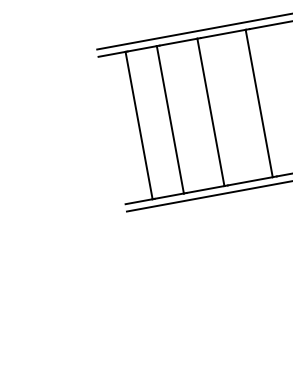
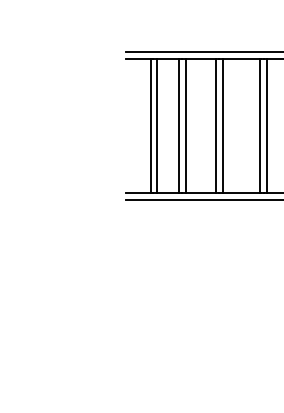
line: (265, 101) -> (266, 125), added
line: (217, 110) -> (222, 125), added
line: (177, 118) -> (185, 125), added
line: (146, 123) -> (157, 125), added

